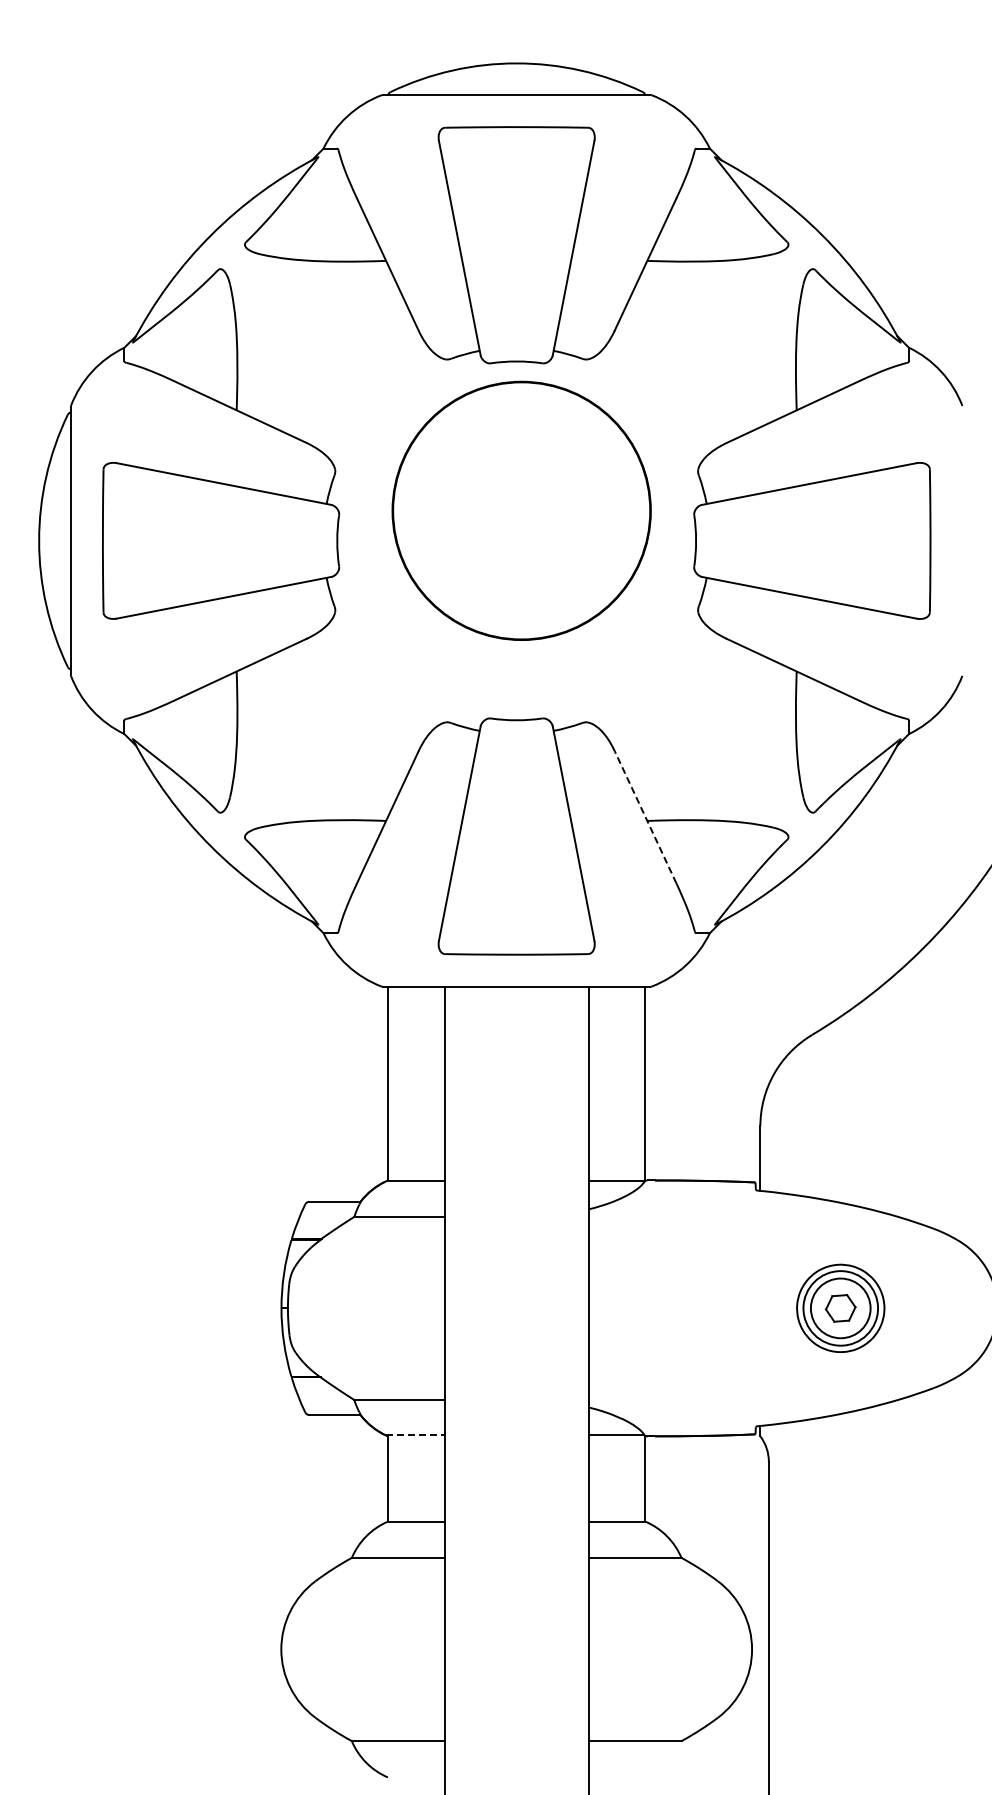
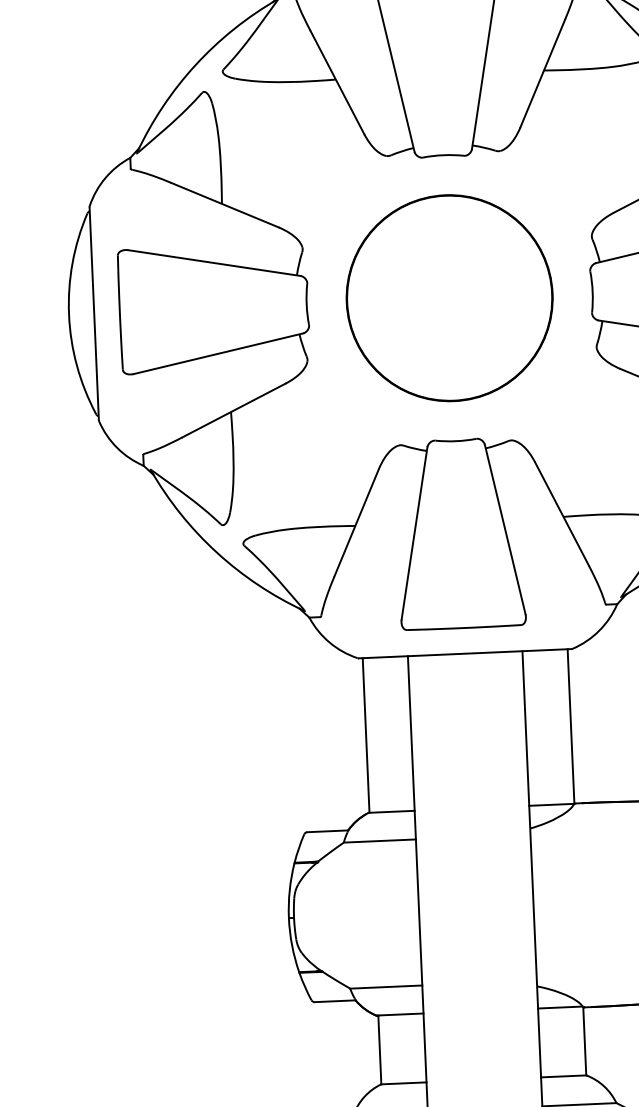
circle: (521, 510) -> (449, 297), moved
line: (645, 817) -> (561, 514), dashed -> solid
line: (415, 1435) -> (400, 1014), dashed -> solid

